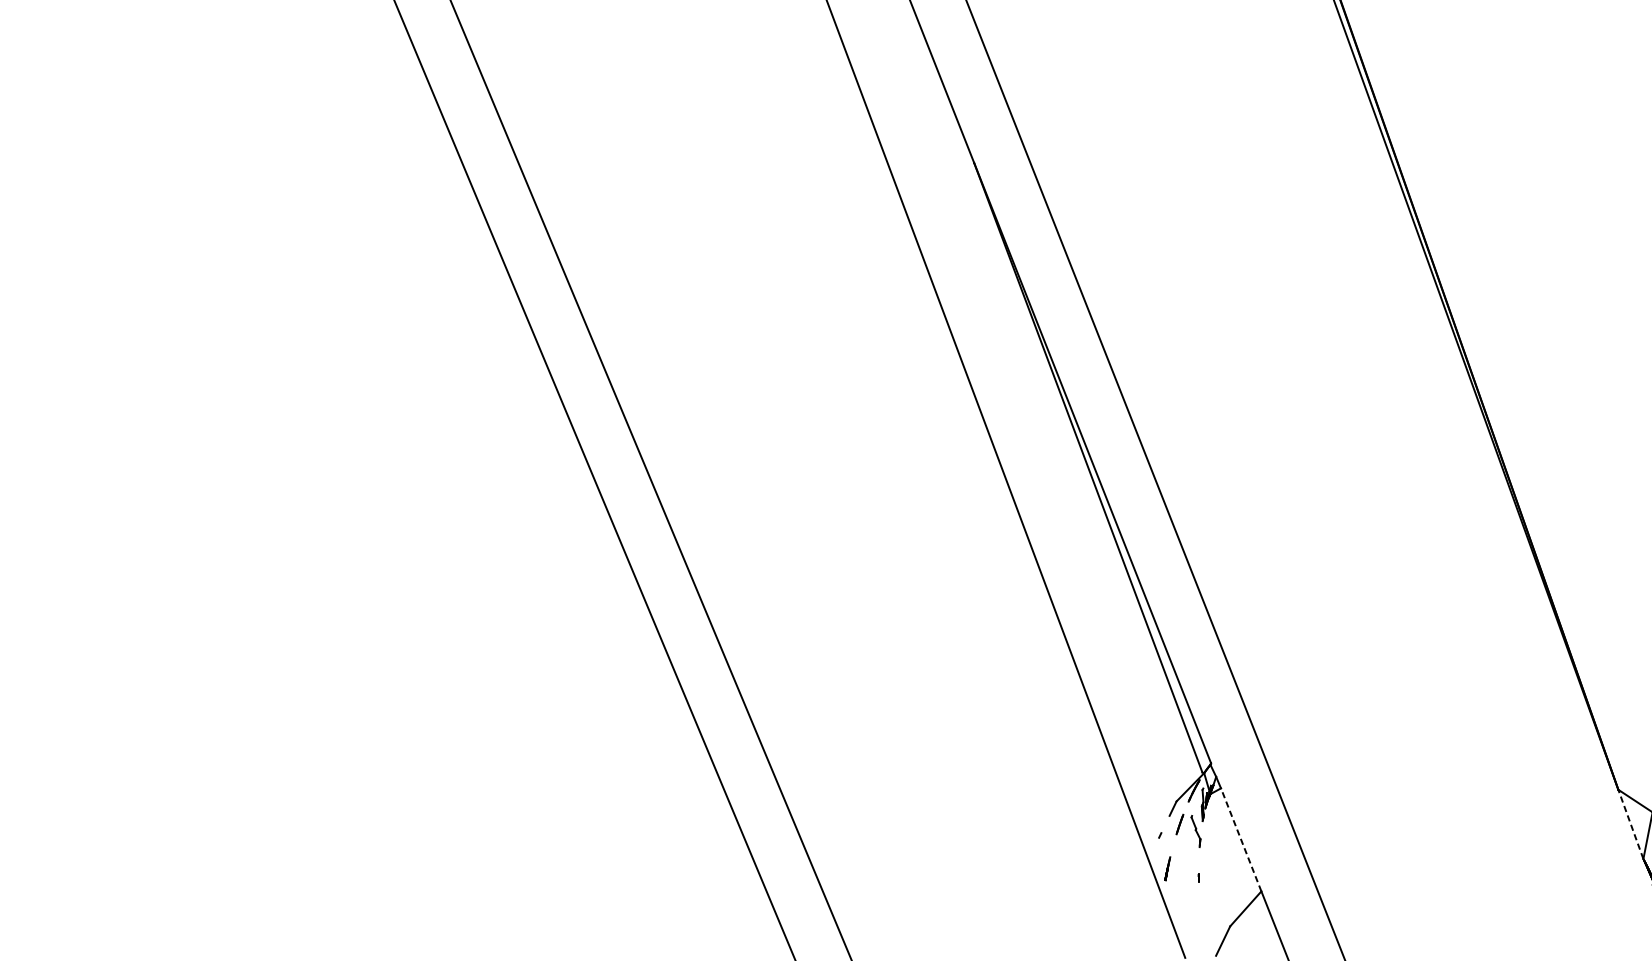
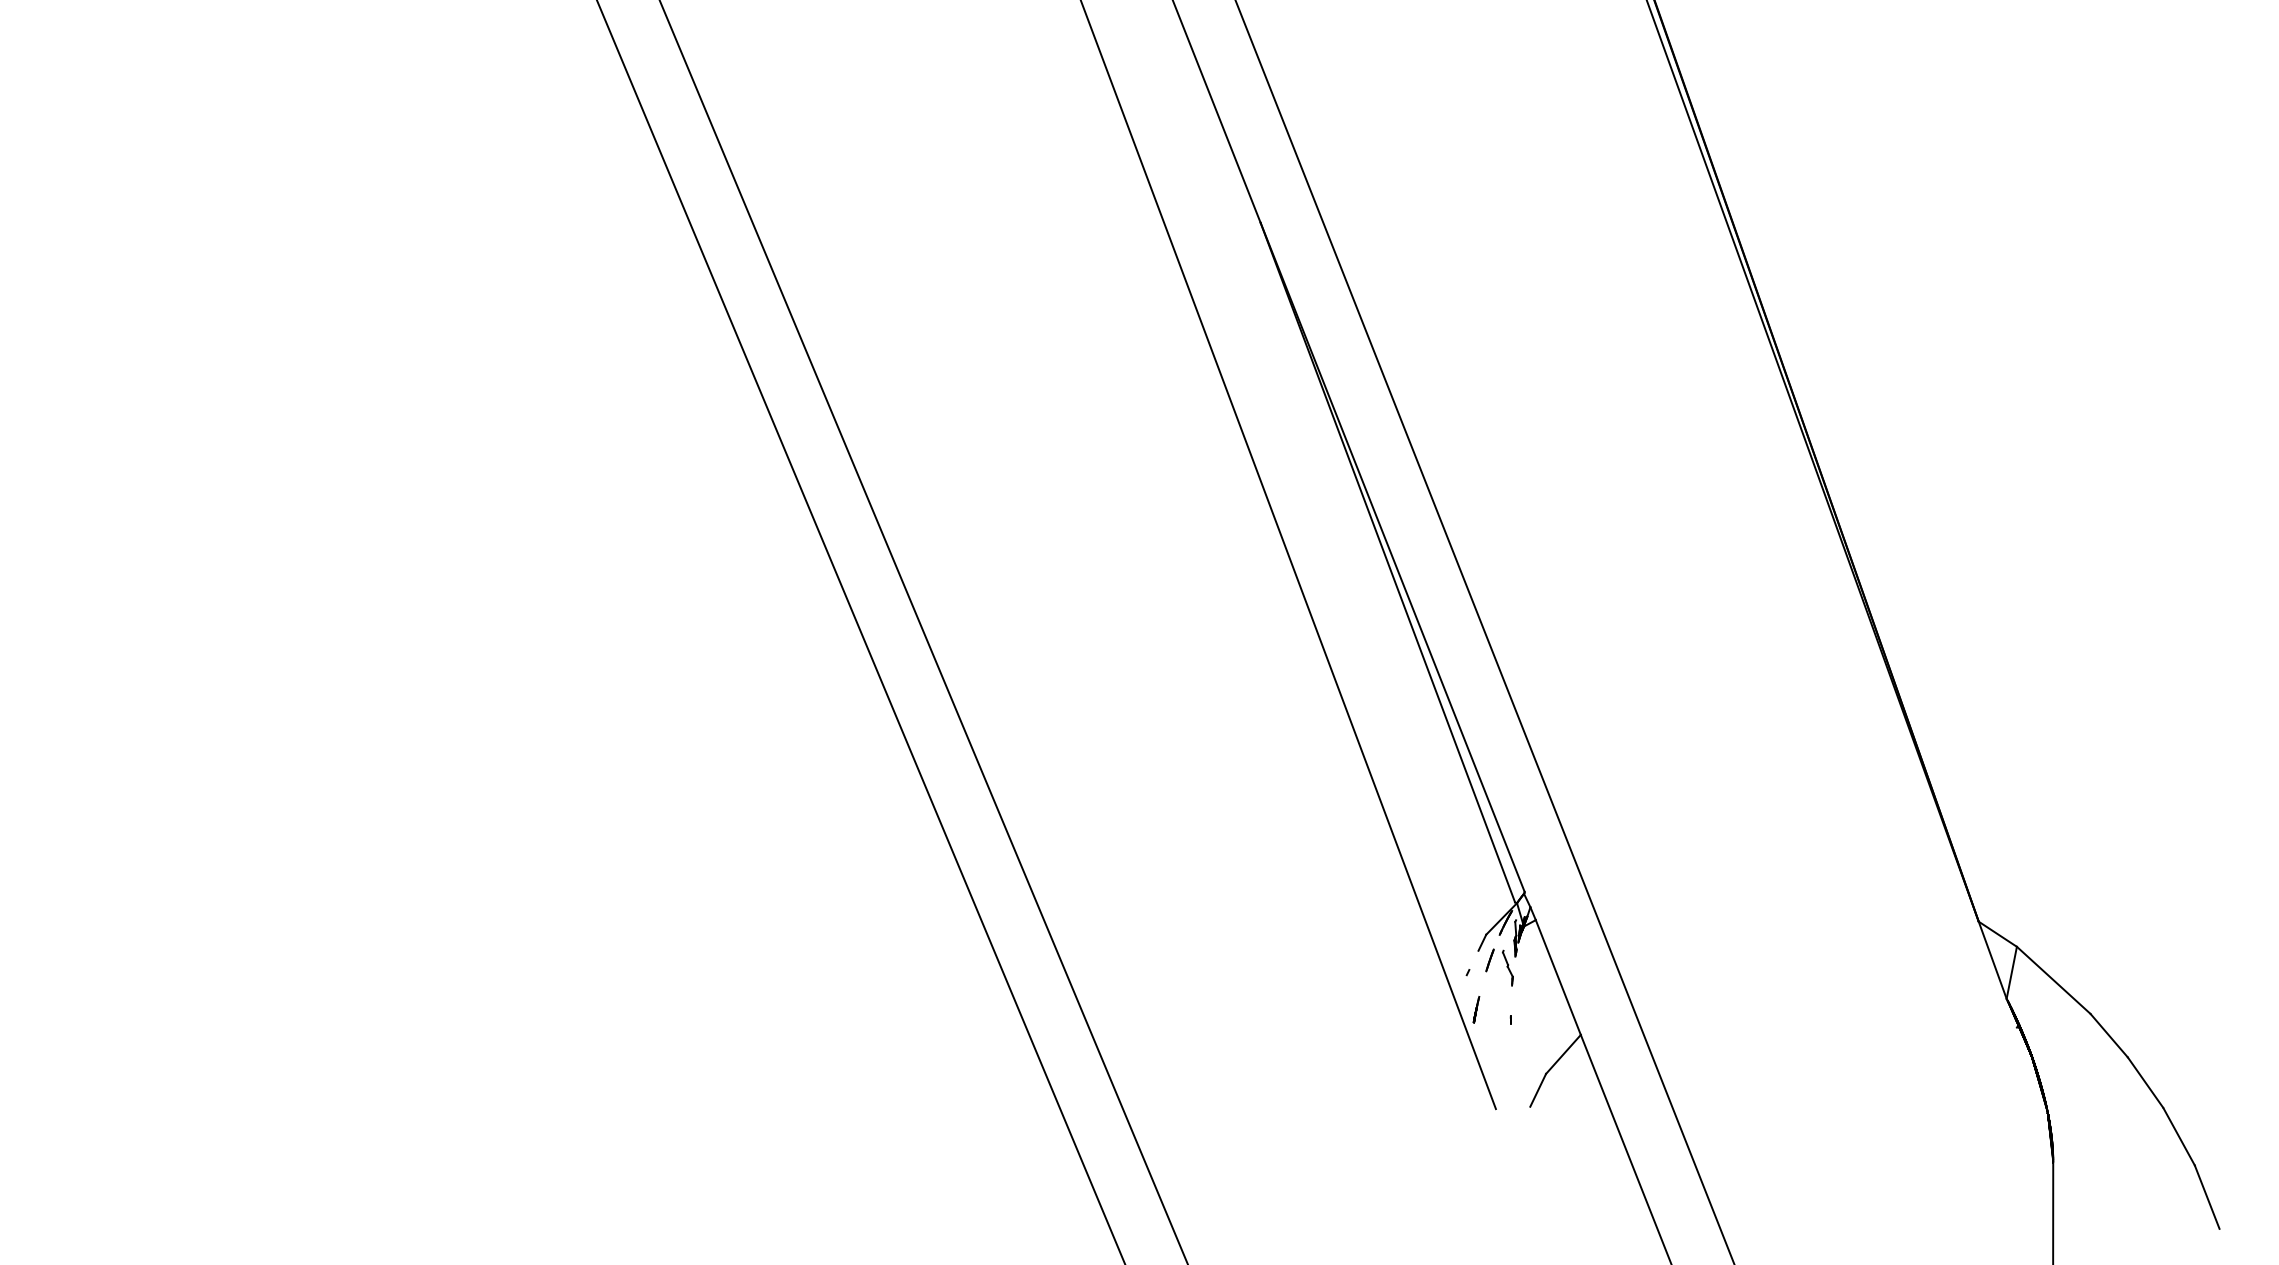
line: (1630, 823) -> (1992, 959), dashed -> solid
line: (1241, 839) -> (1558, 977), dashed -> solid

